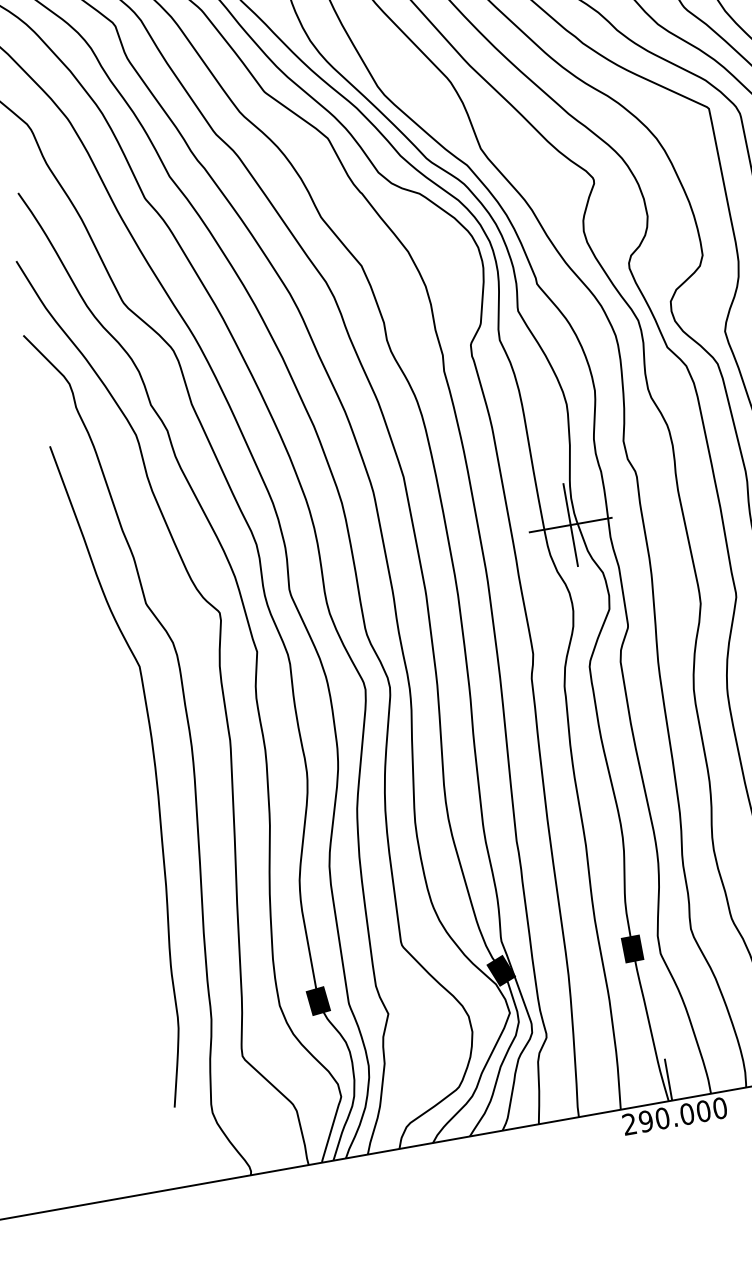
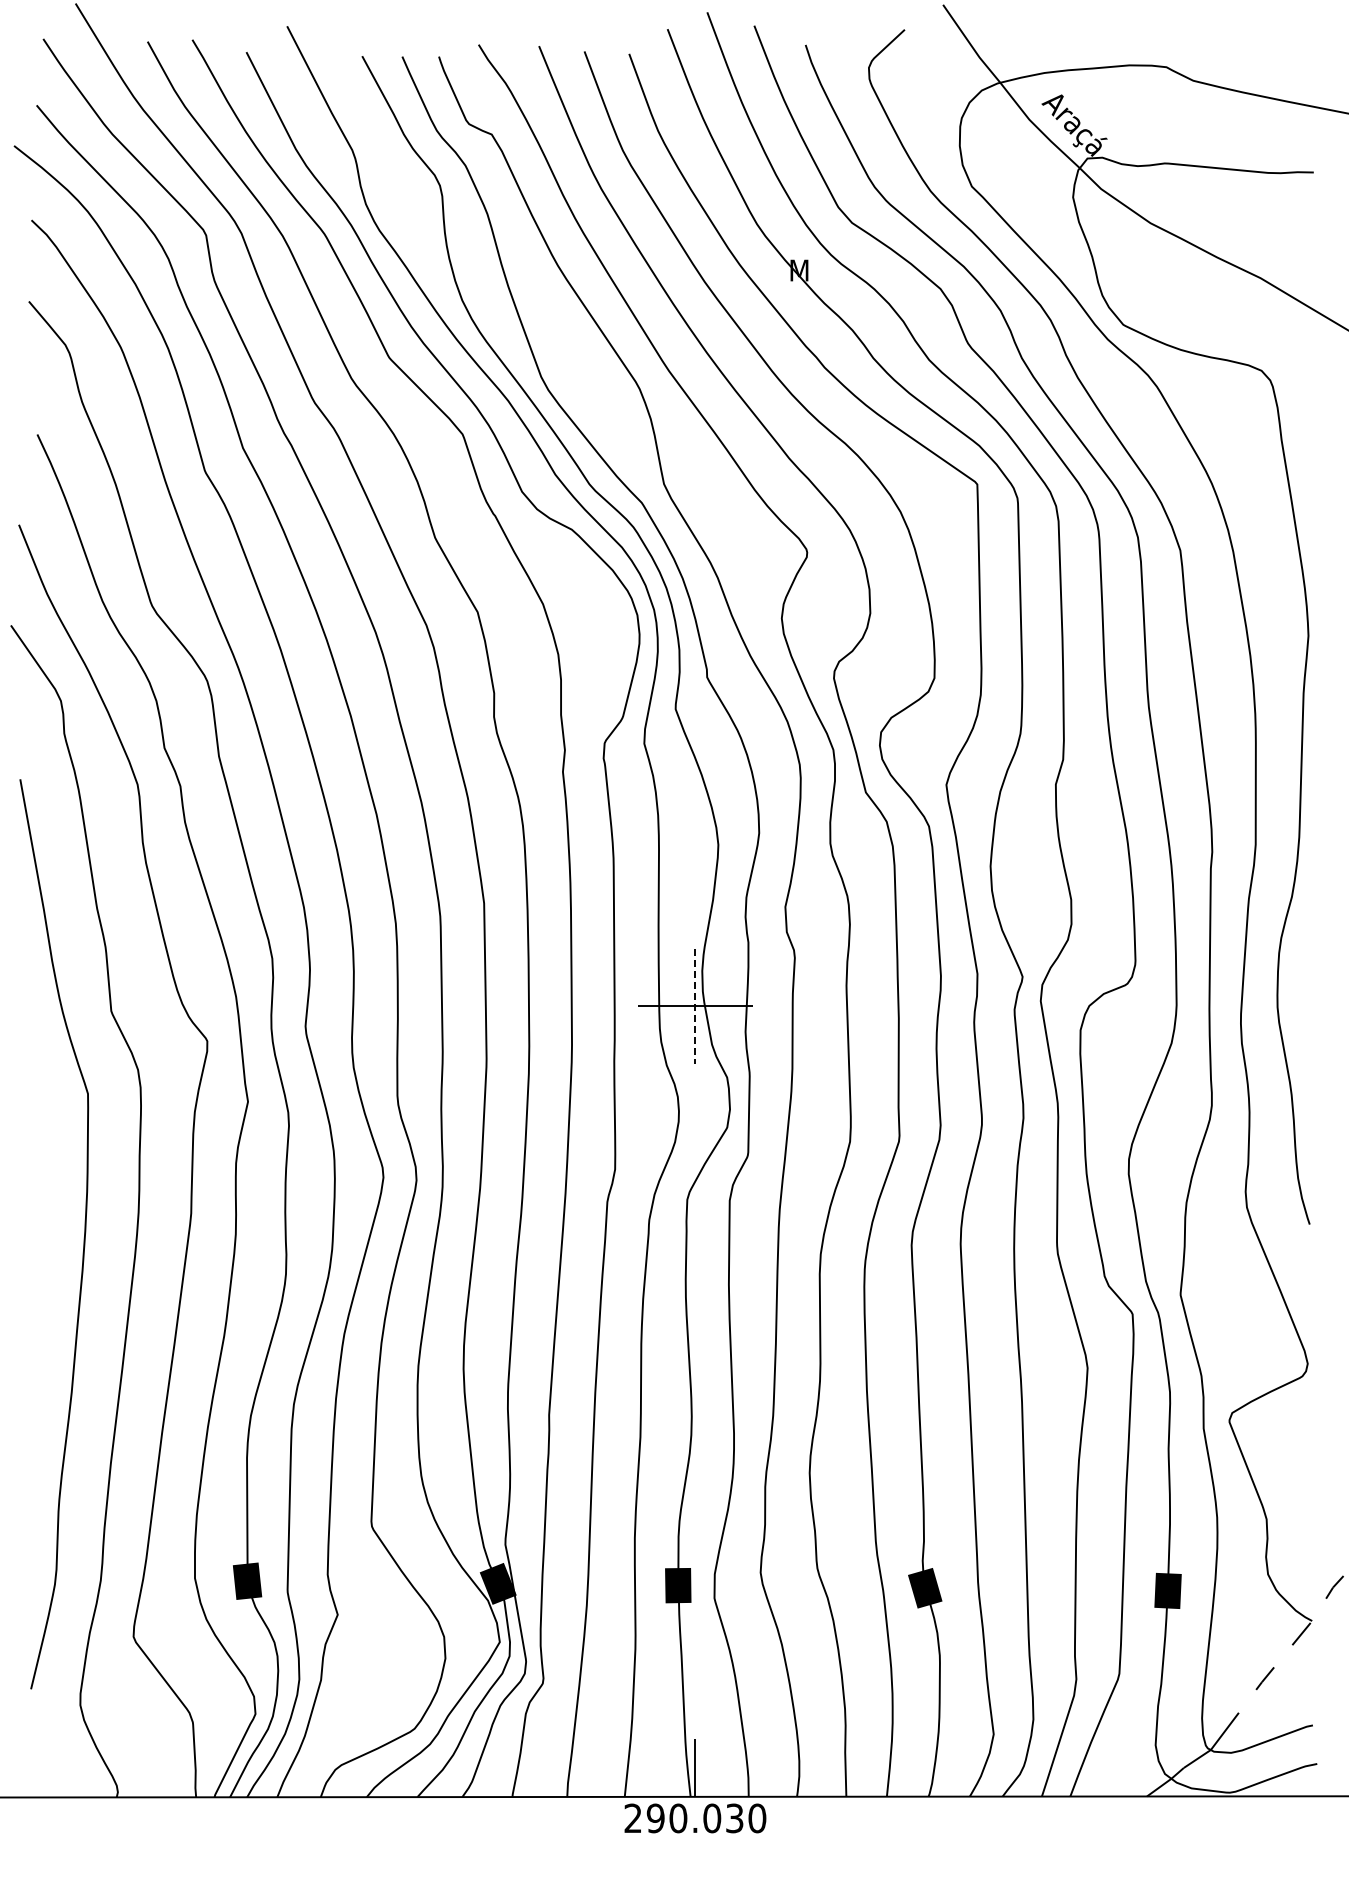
line: (570, 525) -> (695, 1006), solid -> dashed
text: (703, 1111) -> (734, 1818), 290.000 -> 290.030

